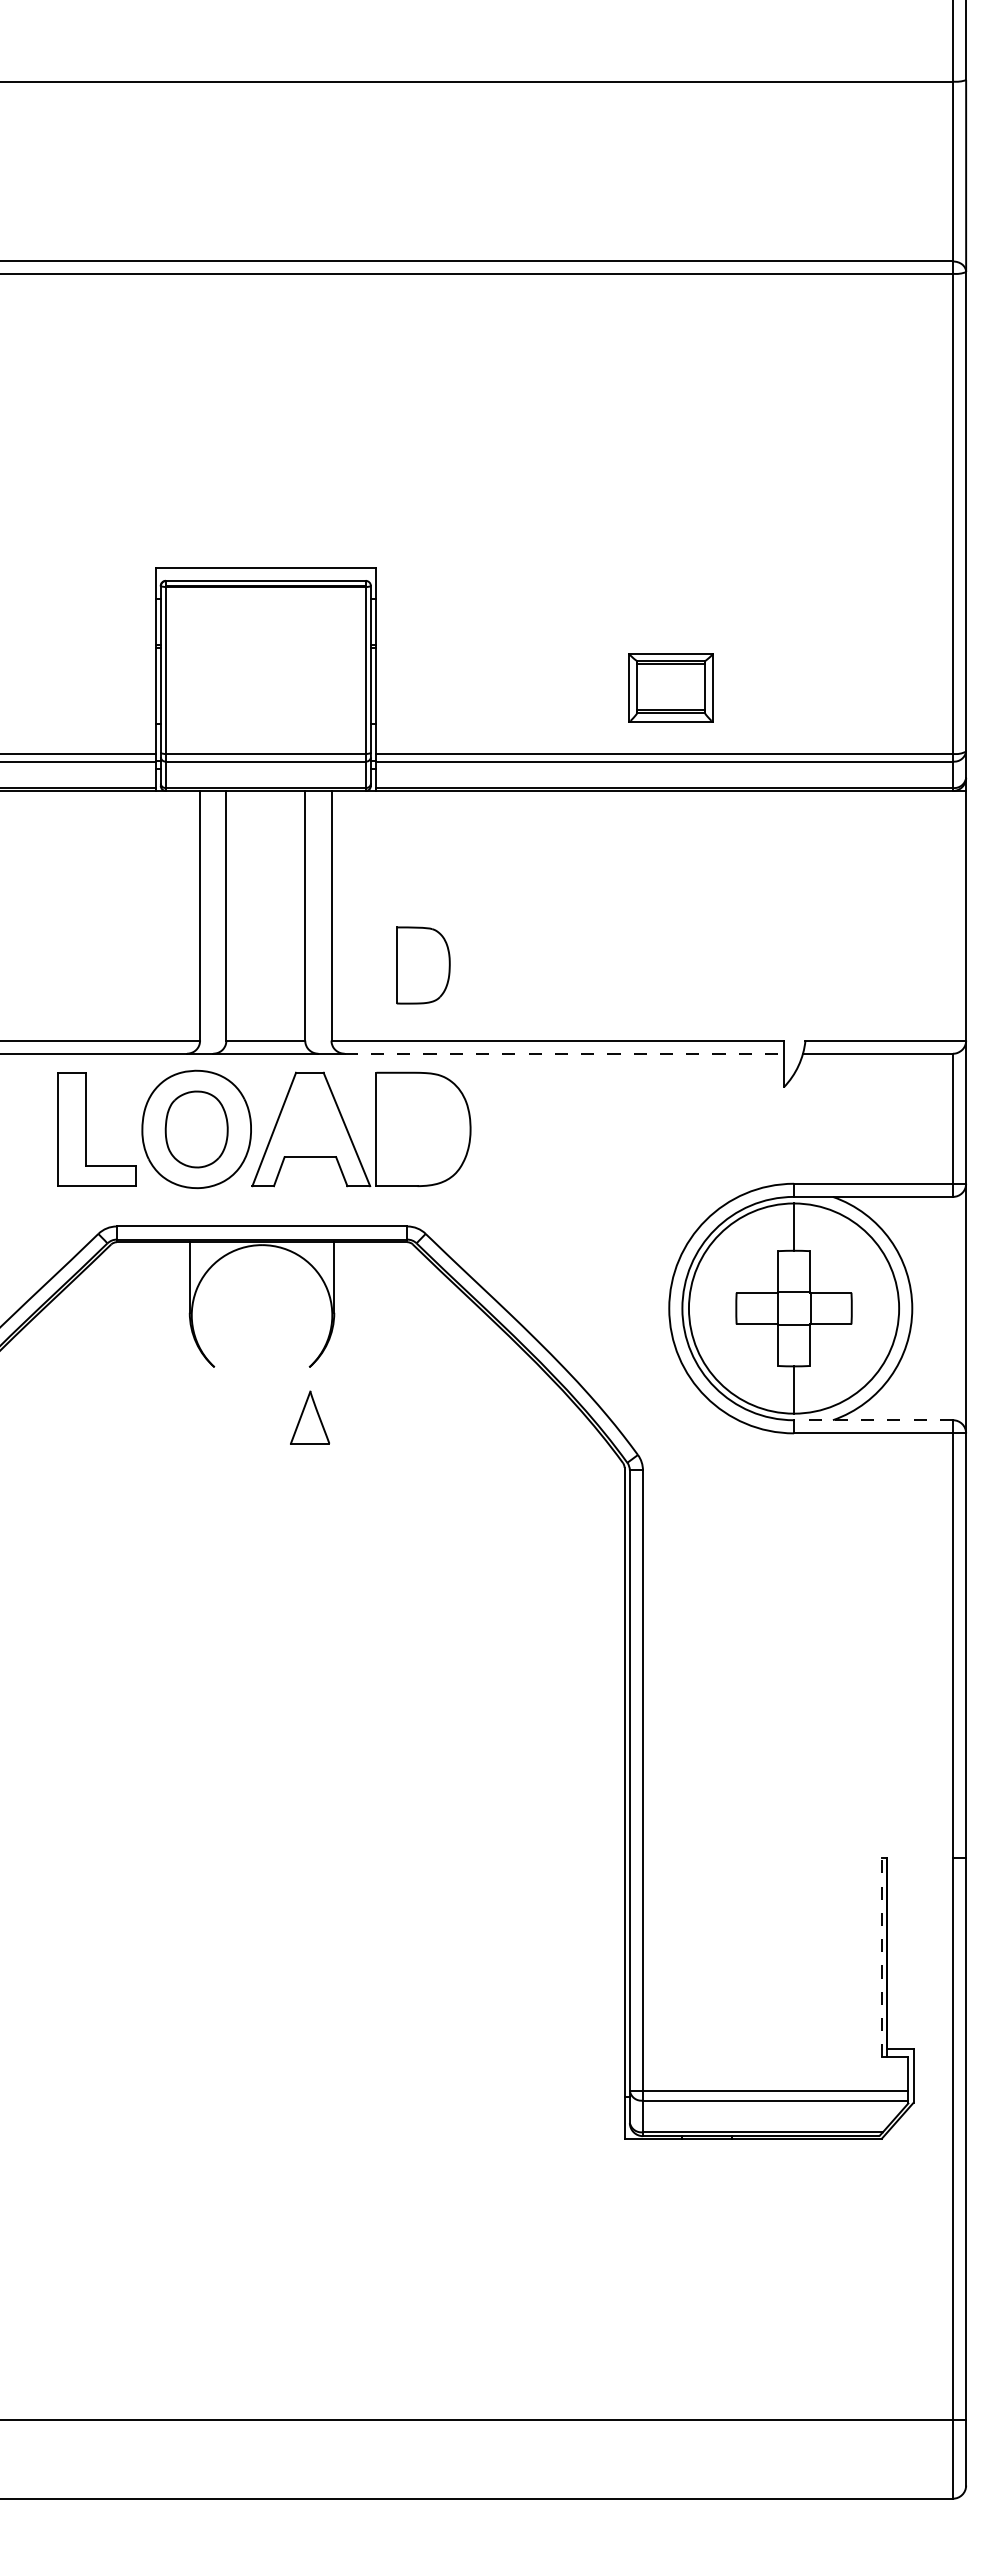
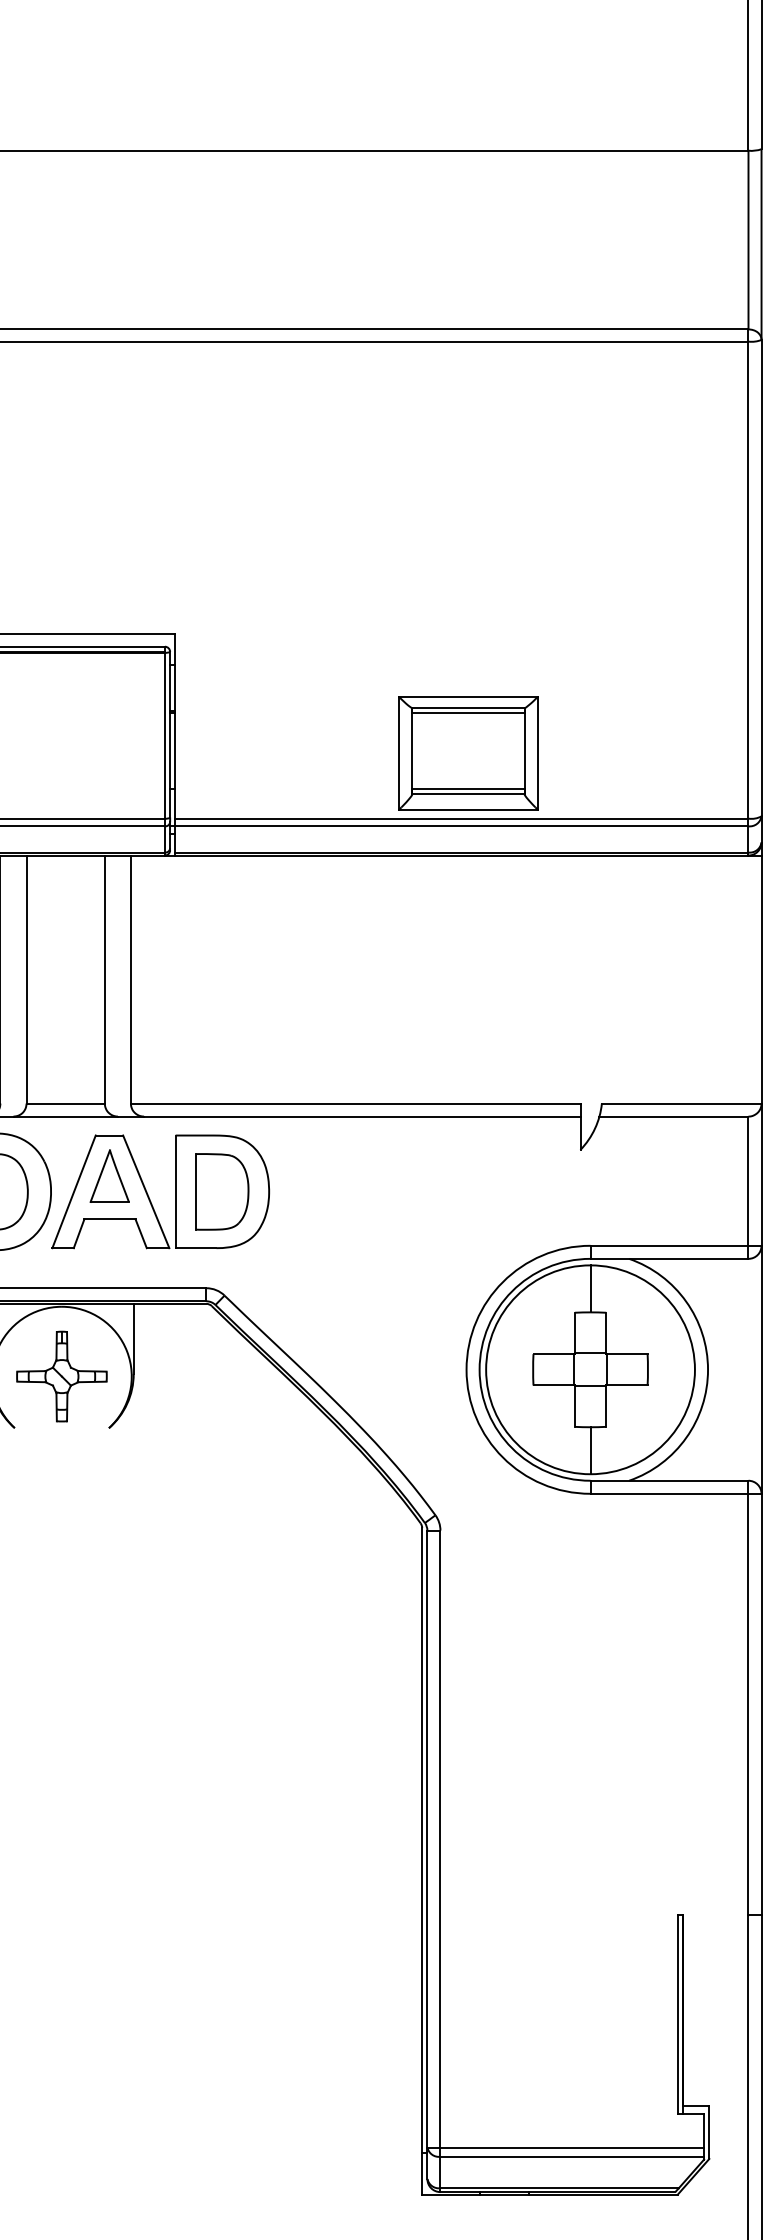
part: (670, 688) -> (467, 753), size x1.67
part: (423, 965) -> (222, 1191), moved
line: (564, 1053) -> (362, 1116), dashed -> solid
part: (262, 1315) -> (62, 1376), added
part: (309, 1417) -> (109, 1175), moved
line: (873, 1420) -> (669, 1481), dashed -> solid
line: (882, 1957) -> (678, 2014), dashed -> solid

